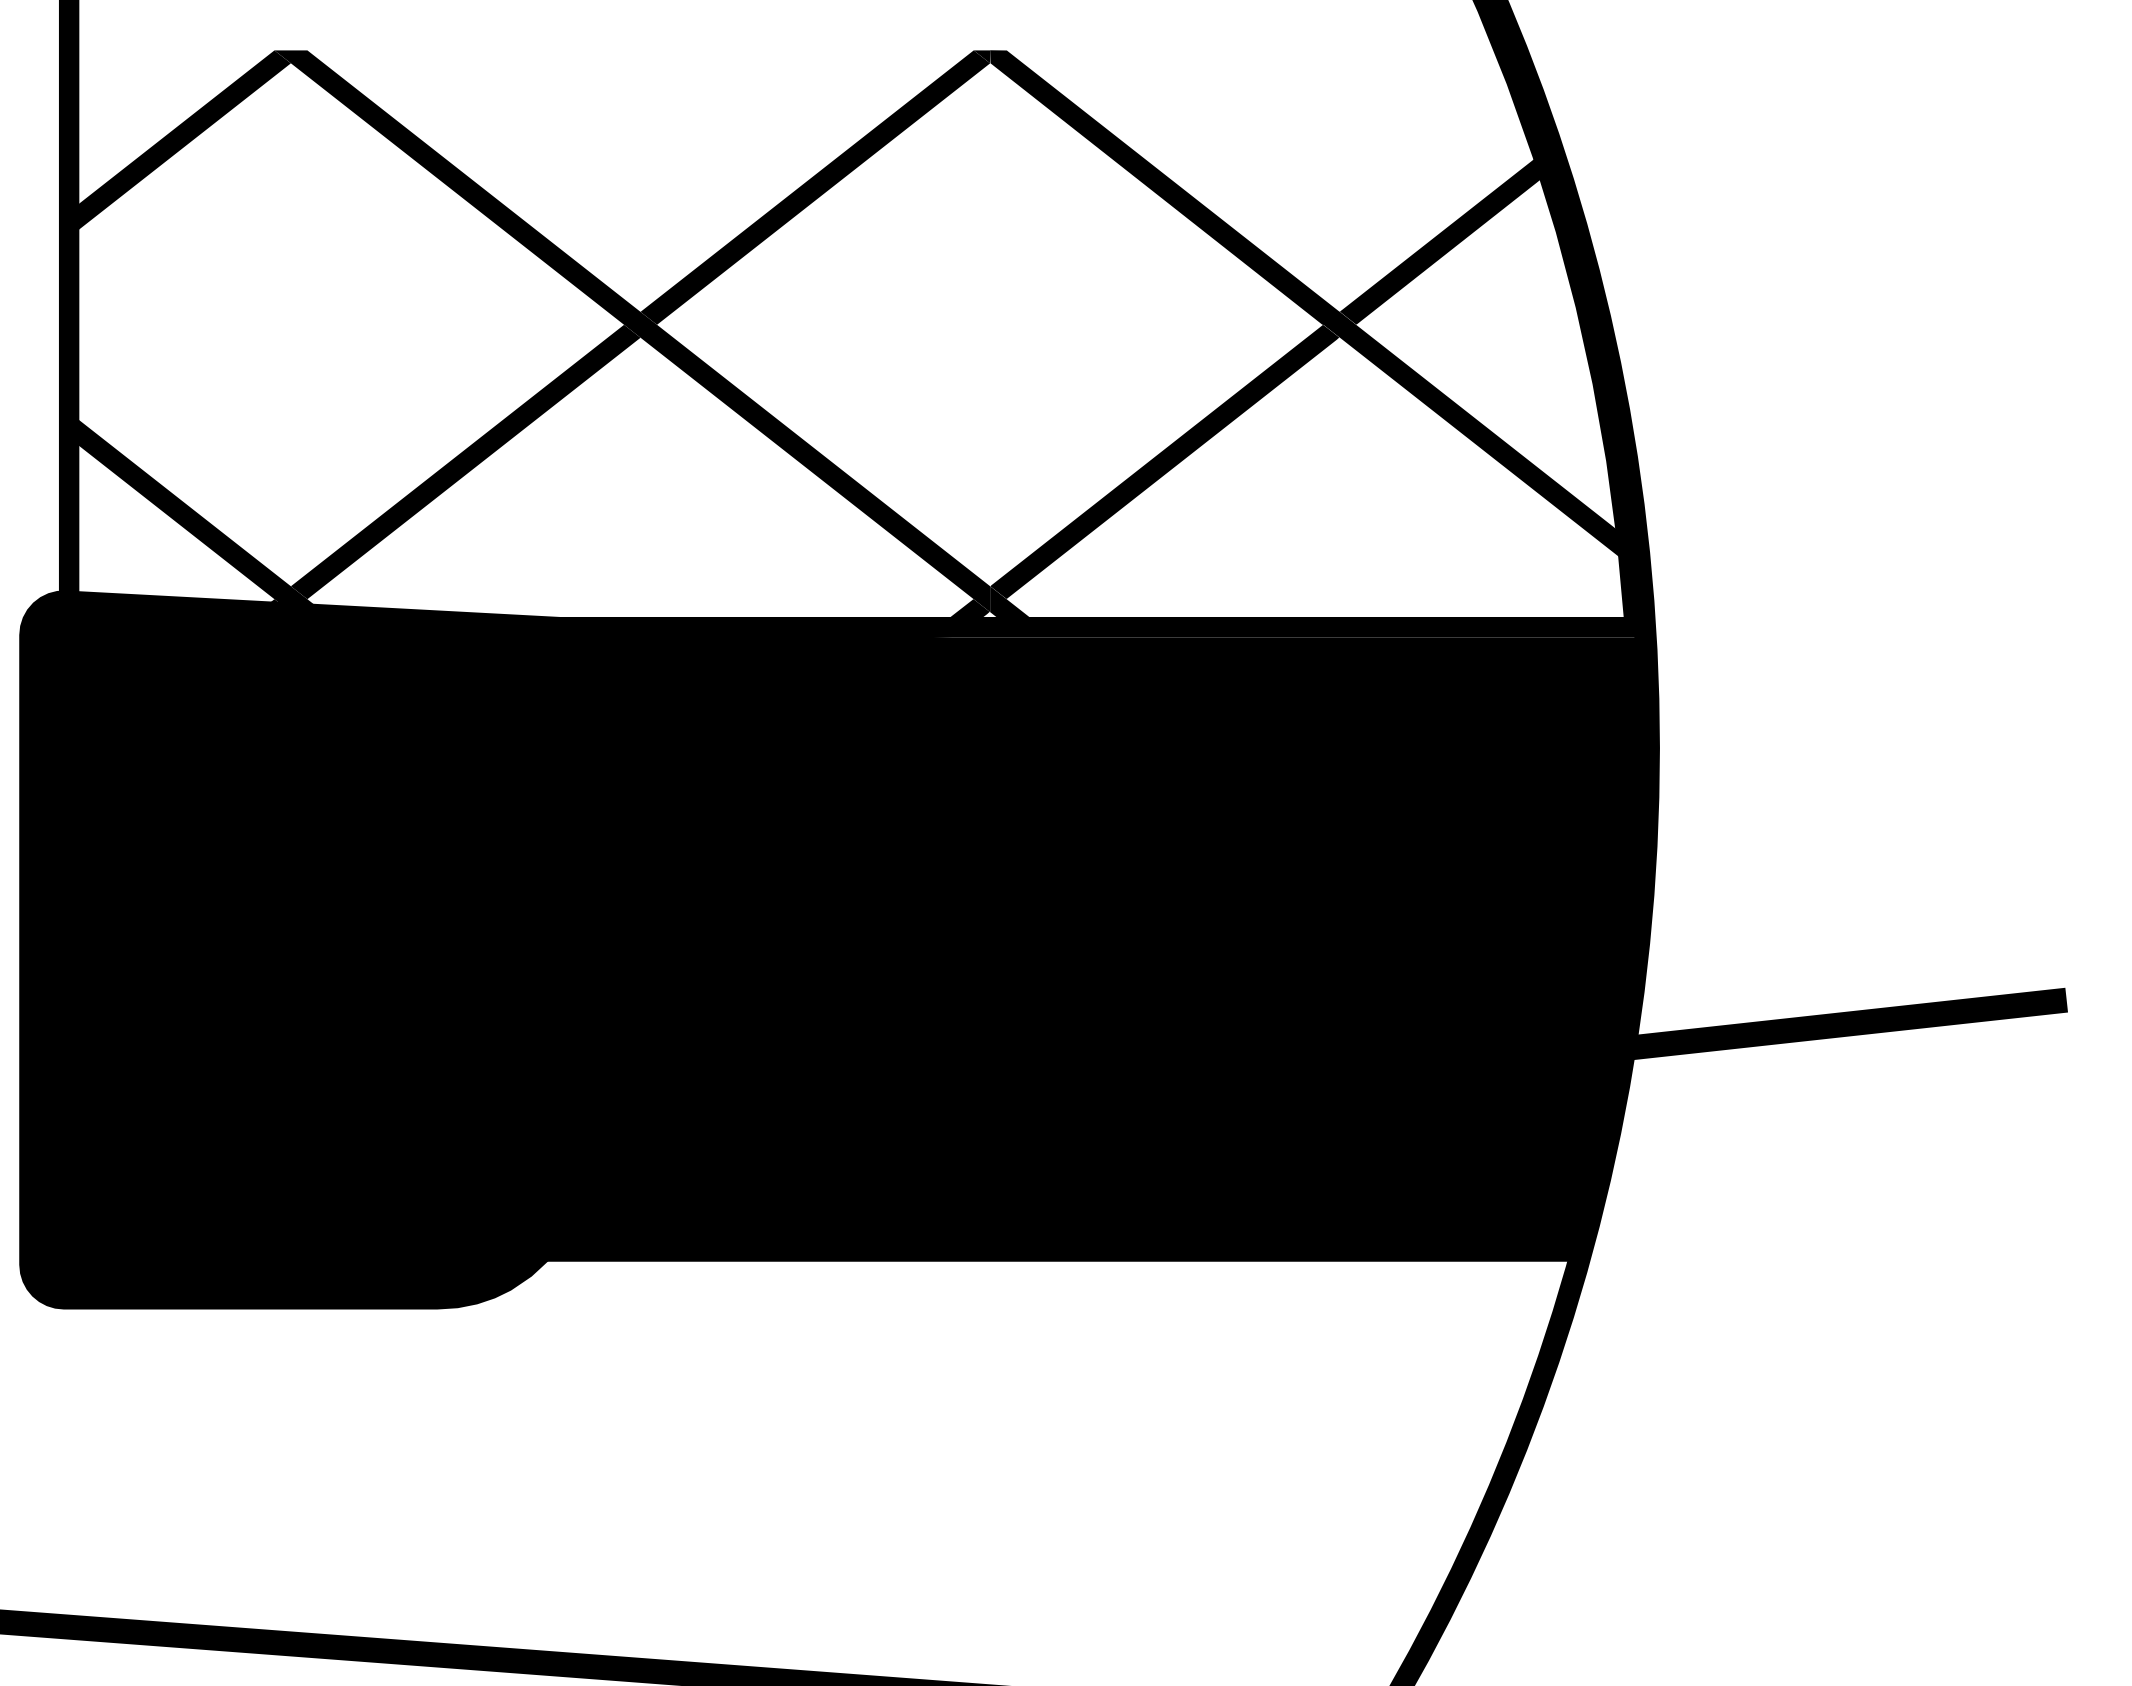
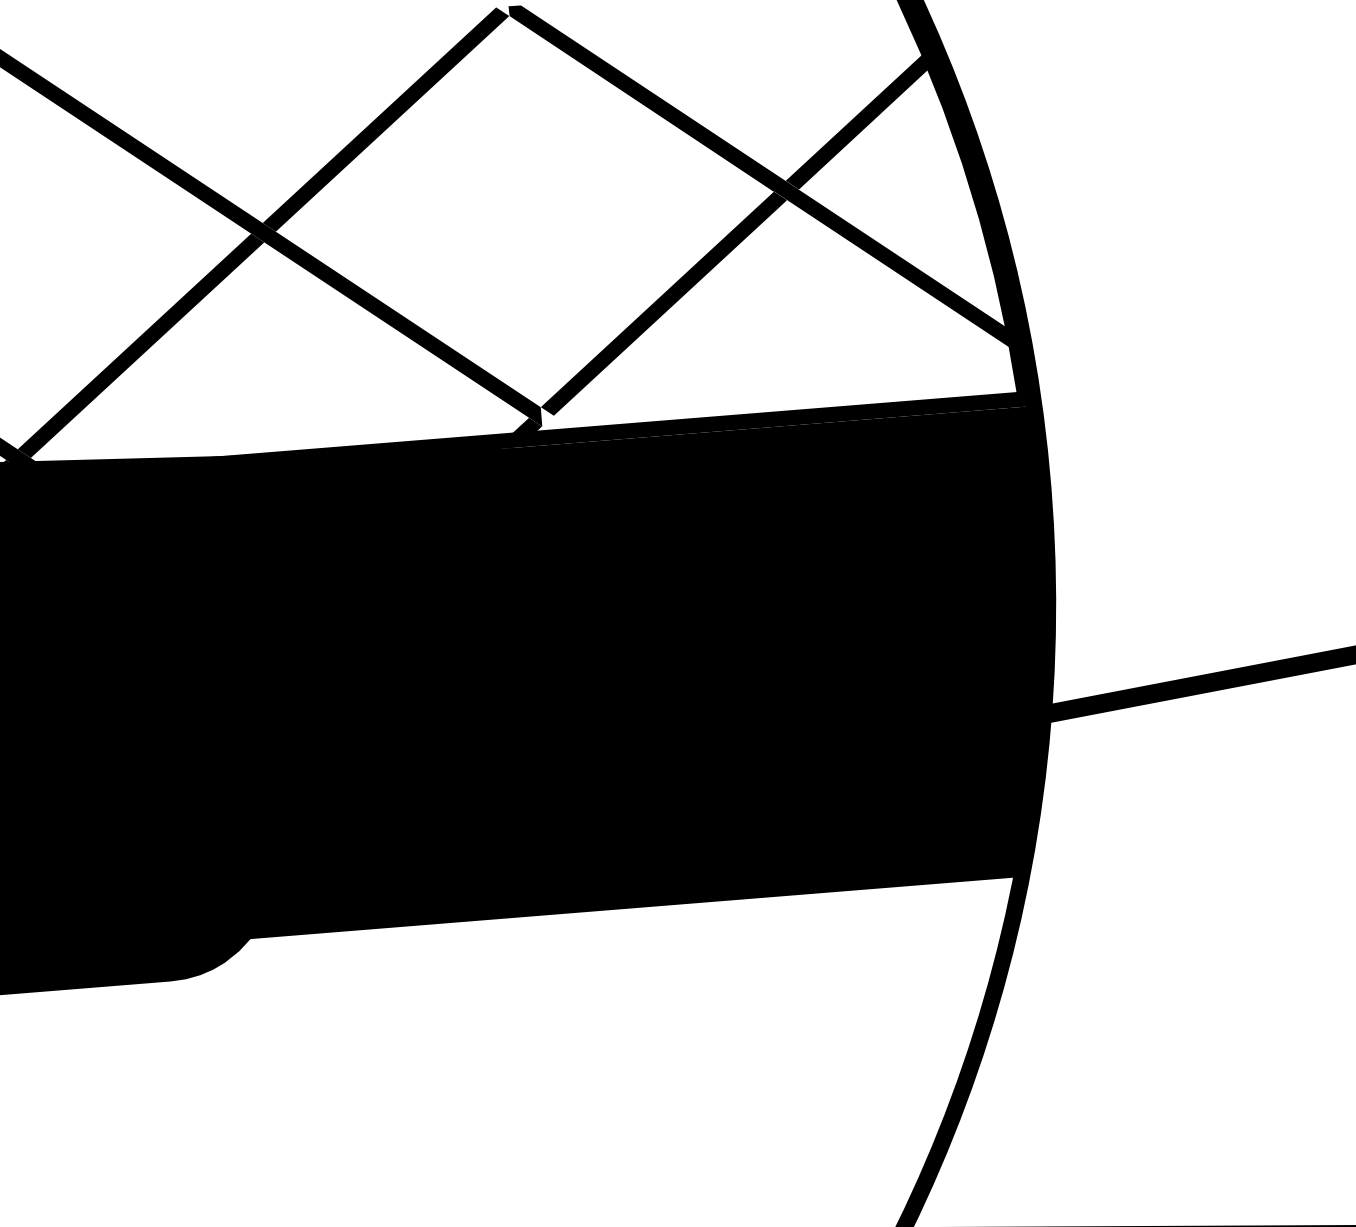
fill: (981, 56) -> (502, 11), removed
fill: (1016, 606) -> (561, 420), removed

